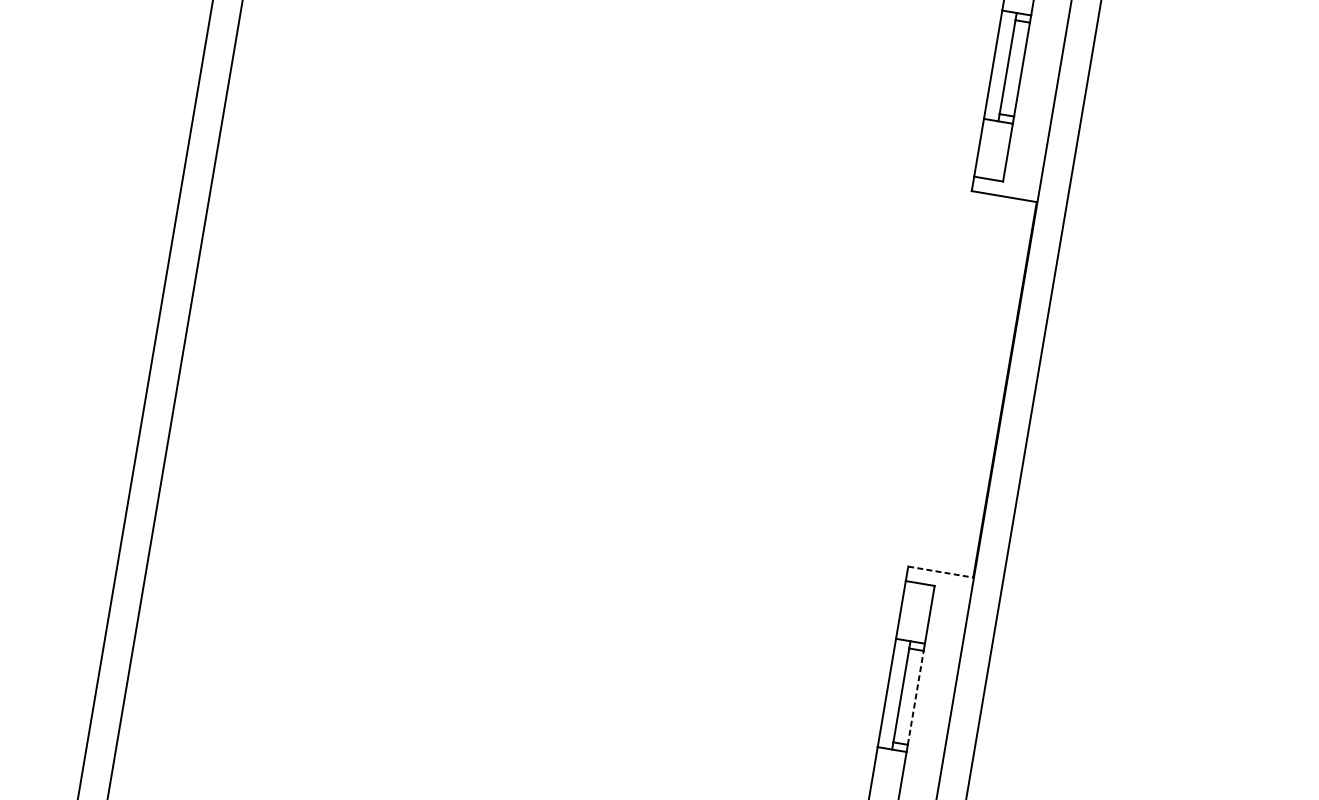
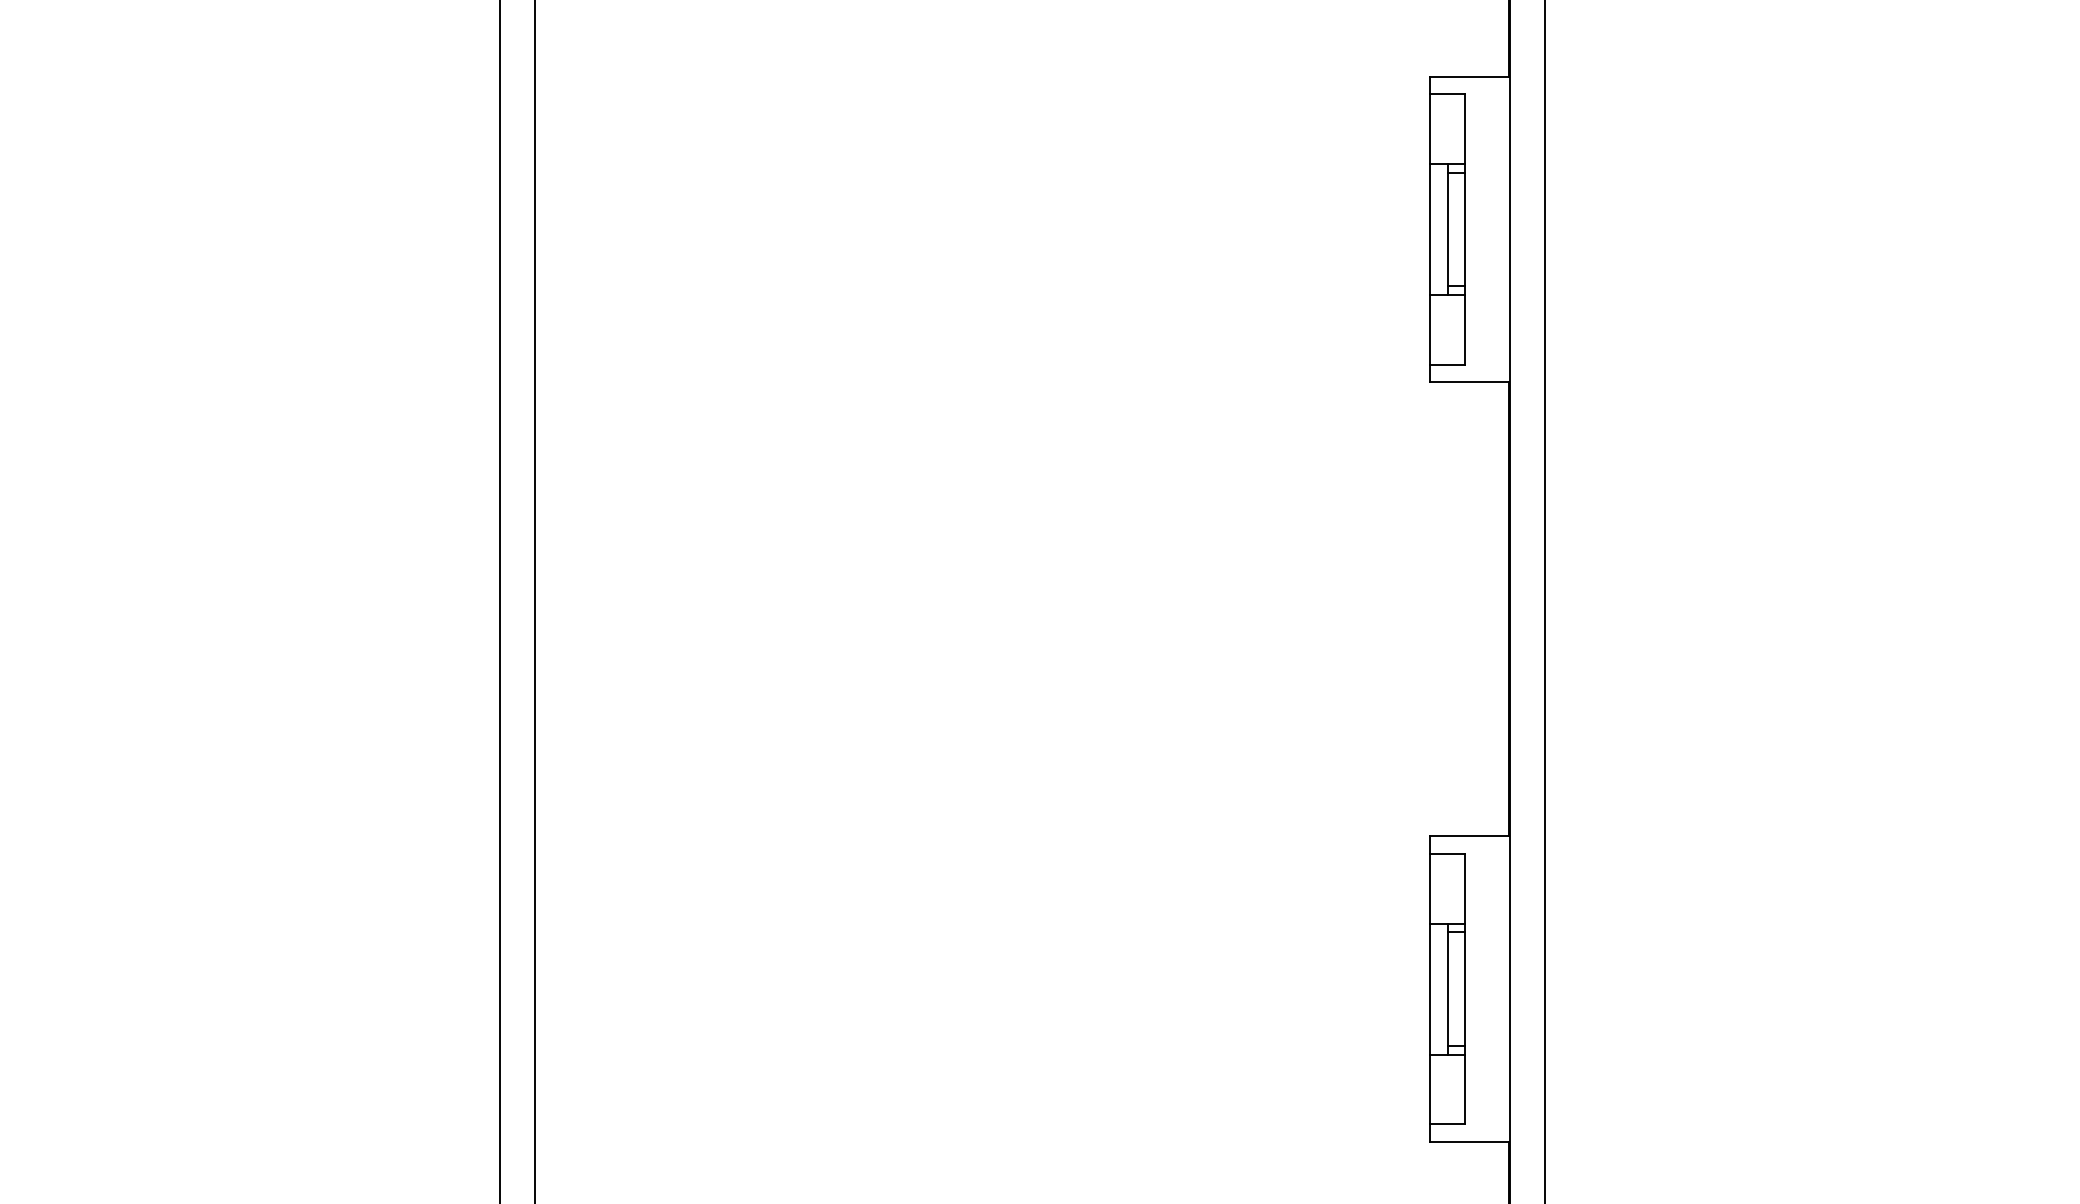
line: (941, 572) -> (1470, 836), dashed -> solid
line: (915, 698) -> (1465, 989), dashed -> solid

